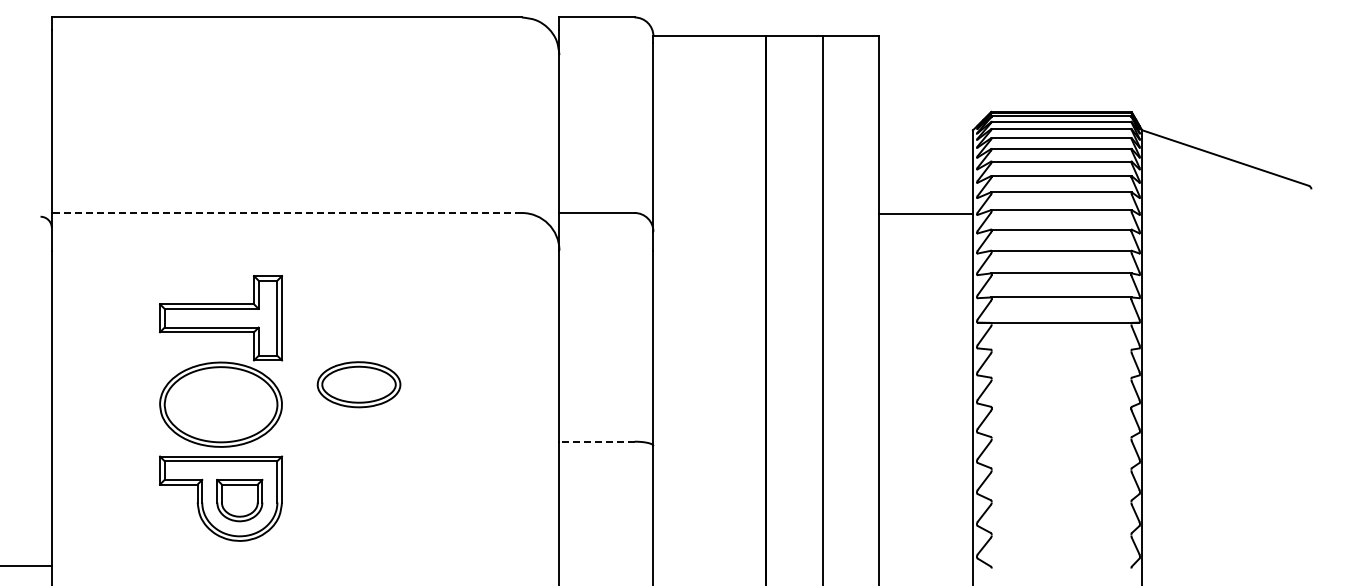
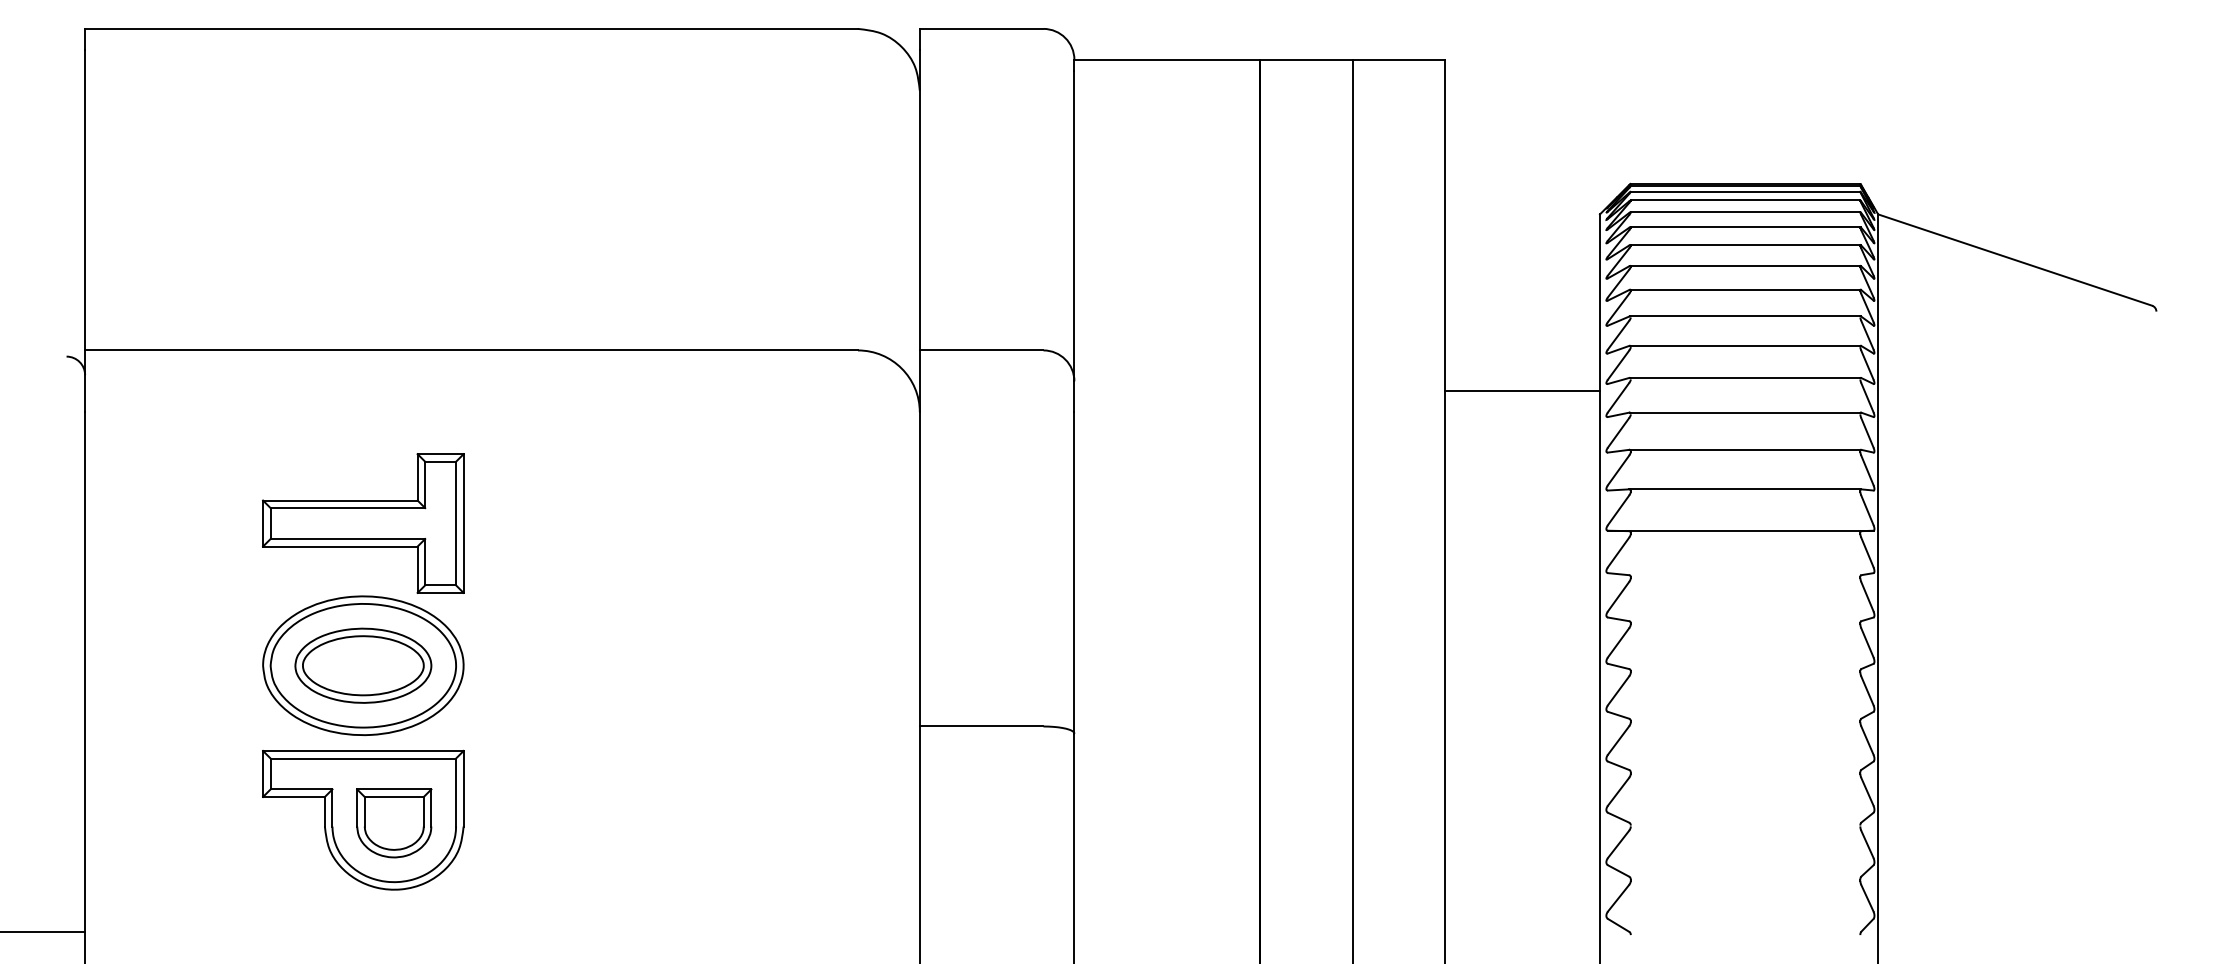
line: (286, 212) -> (471, 349), dashed -> solid
line: (926, 214) -> (1523, 390), moved
part: (358, 384) -> (362, 665), moved
line: (597, 441) -> (982, 726), dashed -> solid

